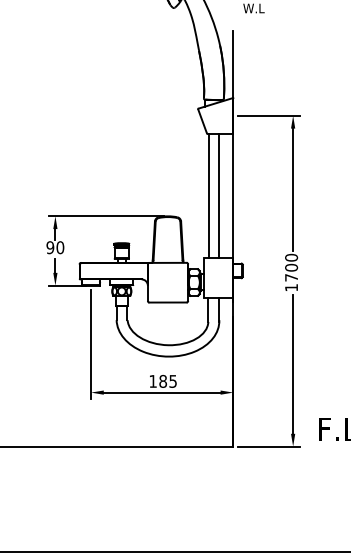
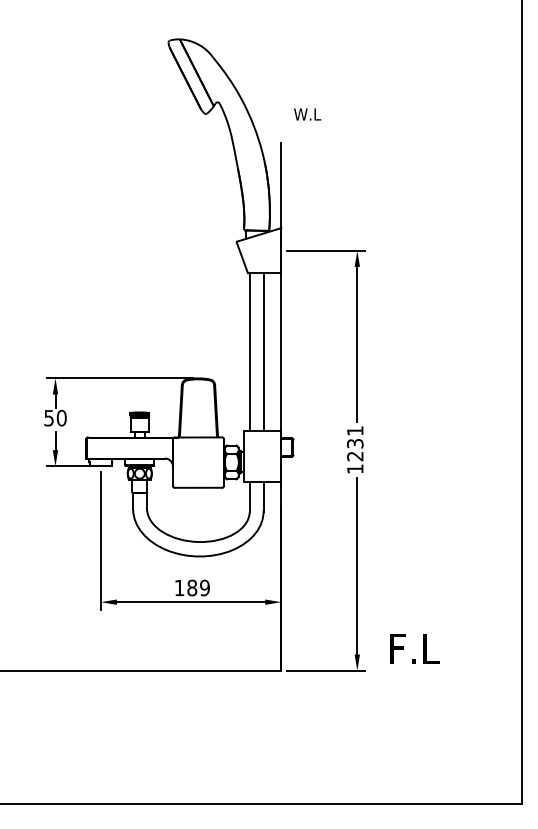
text: (49, 247) -> (48, 417), 90 -> 50
text: (291, 267) -> (355, 443), 1700 -> 1231
text: (172, 381) -> (204, 587), 185 -> 189

